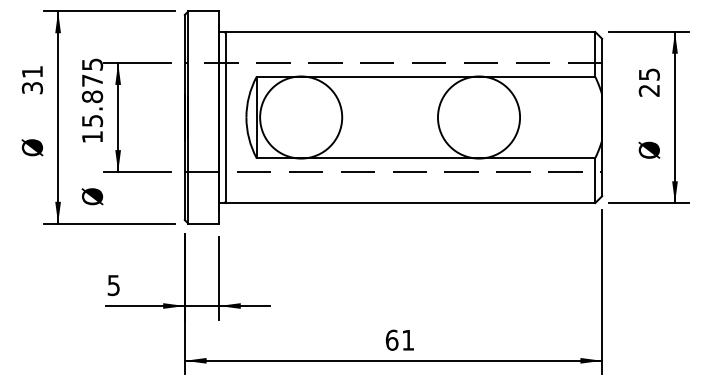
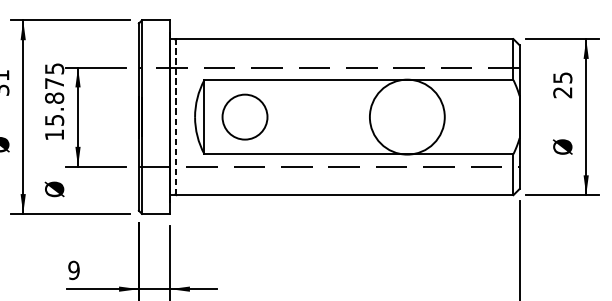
line: (225, 117) -> (175, 117), solid -> dashed
circle: (301, 117) -> (245, 117), size x0.6
text: (113, 284) -> (73, 269), 5 -> 9

